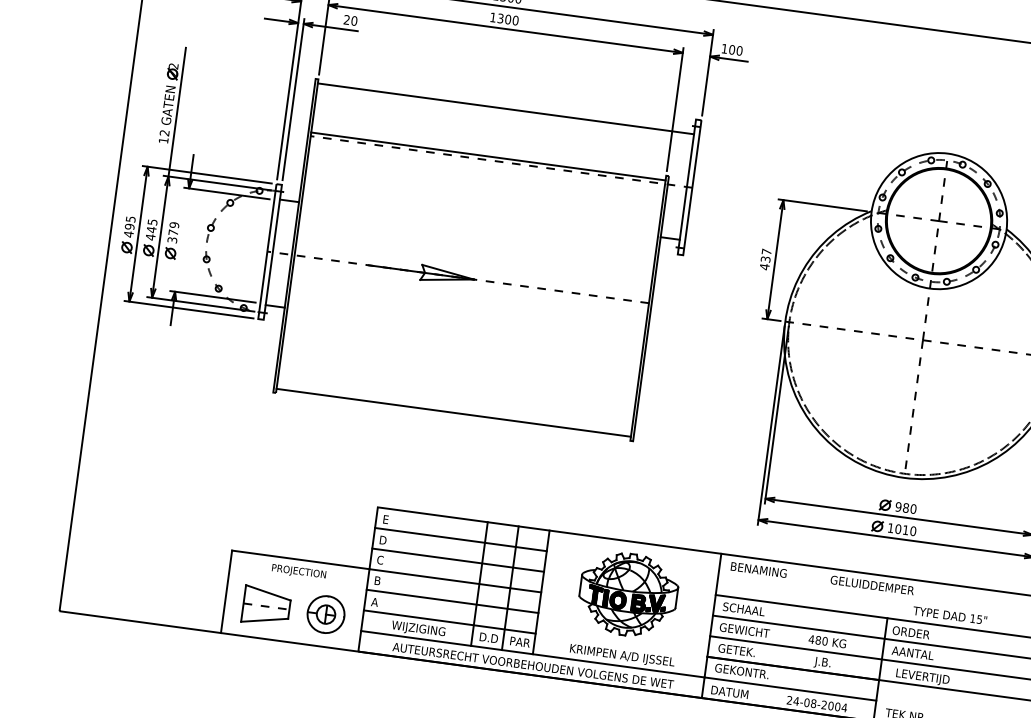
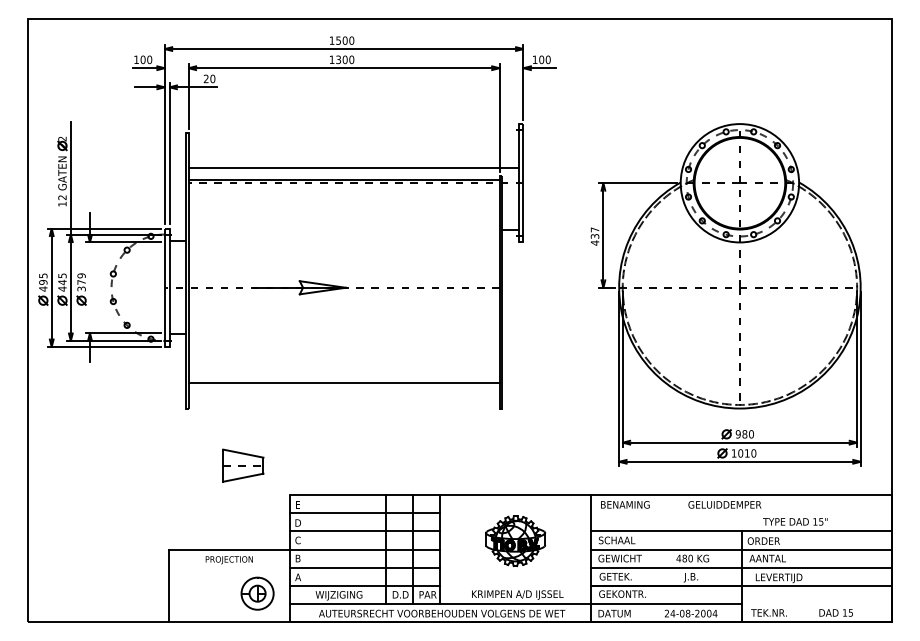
line: (505, 108) -> (353, 167), moved
line: (453, 412) -> (343, 382), moved
part: (628, 593) -> (515, 540), size x0.7
part: (266, 606) -> (243, 465), moved

